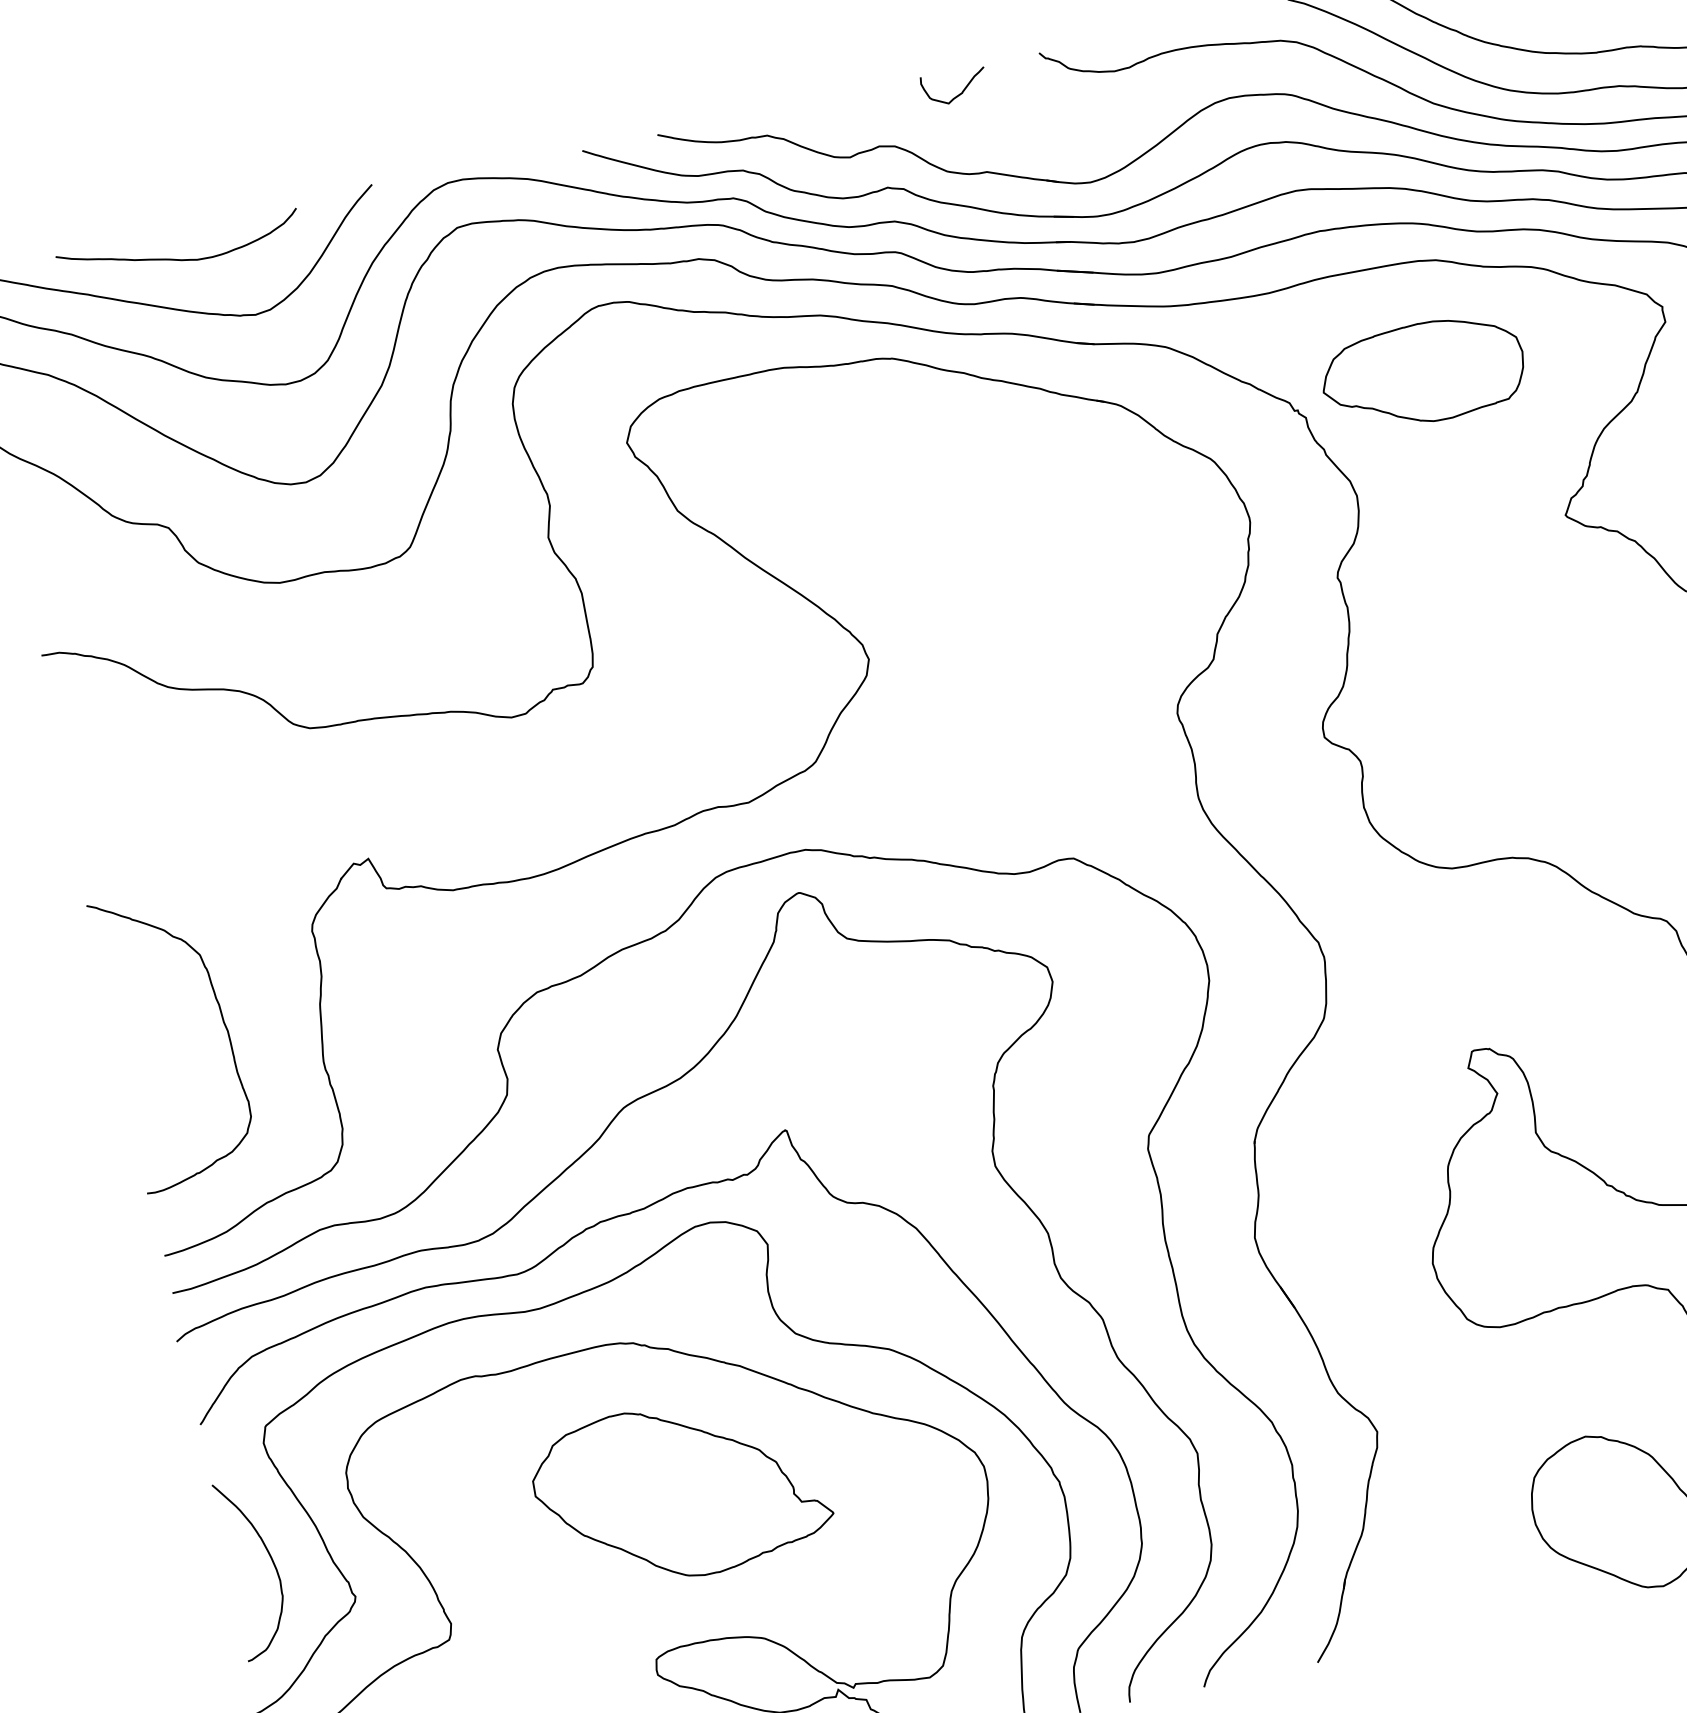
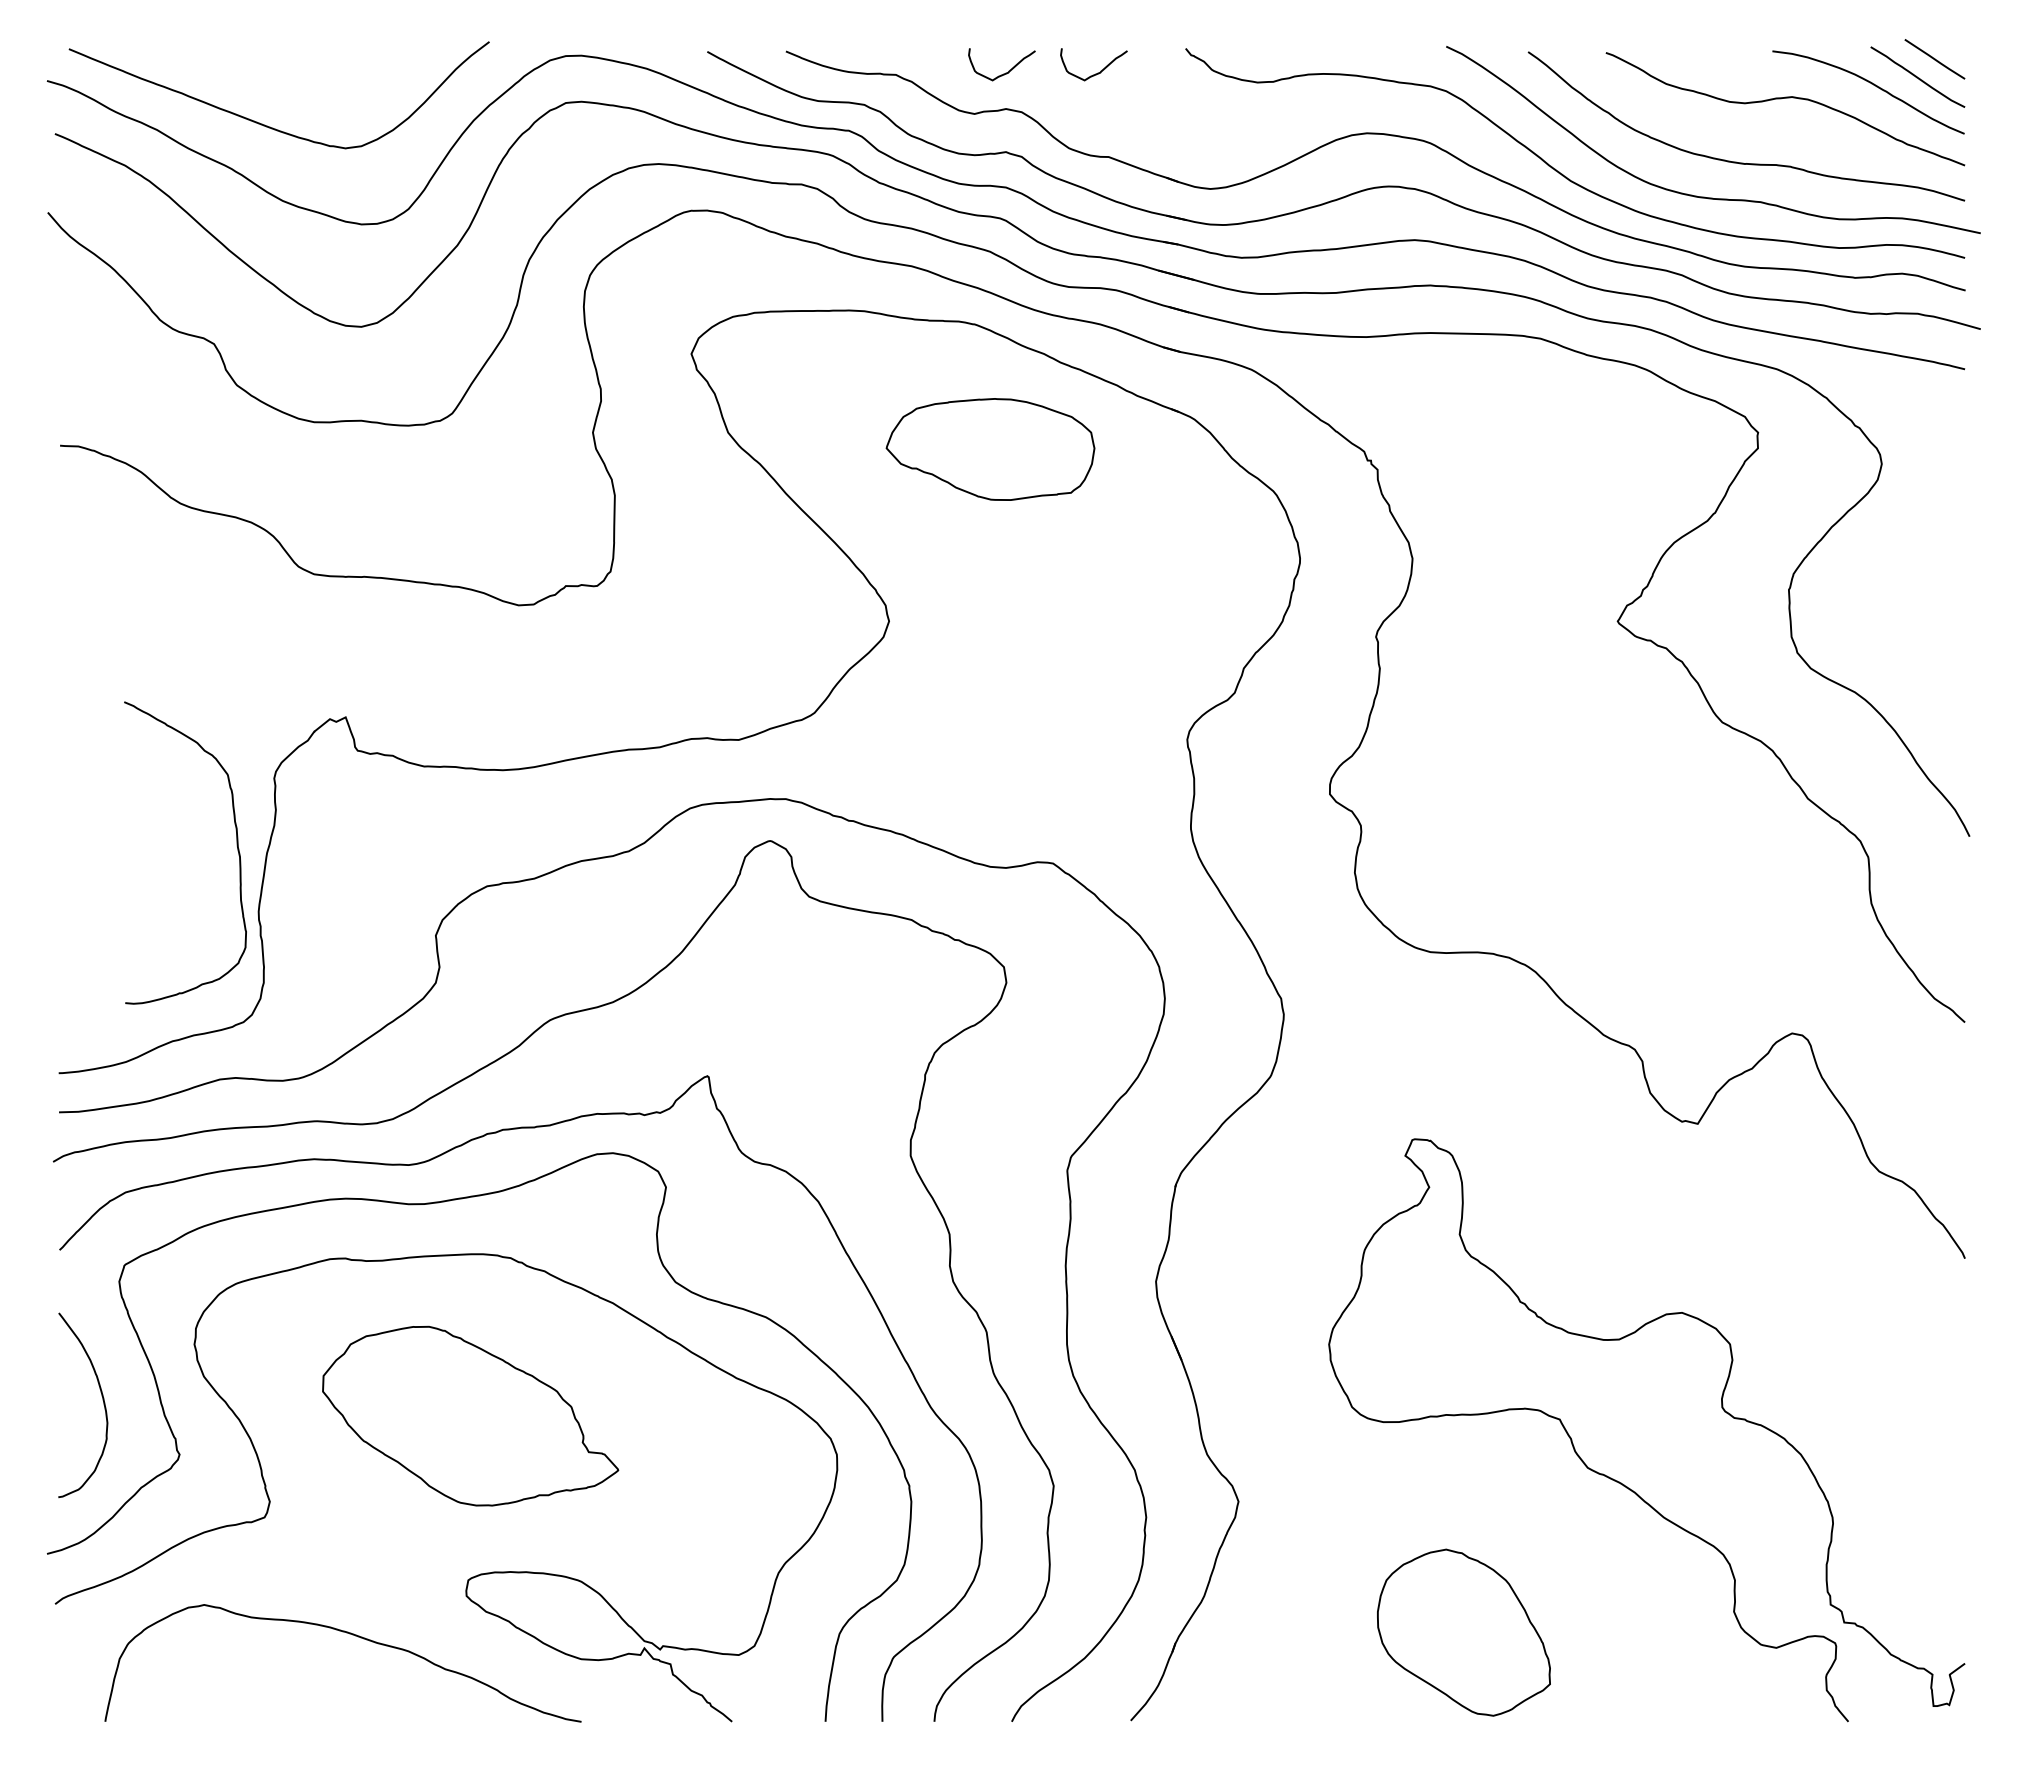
curve: (871, 111) -> (1005, 72), added
curve: (176, 258) -> (277, 75), removed
part: (1423, 373) -> (990, 449), moved
curve: (222, 1020) -> (236, 845), moved
part: (681, 1490) -> (470, 1415), moved

